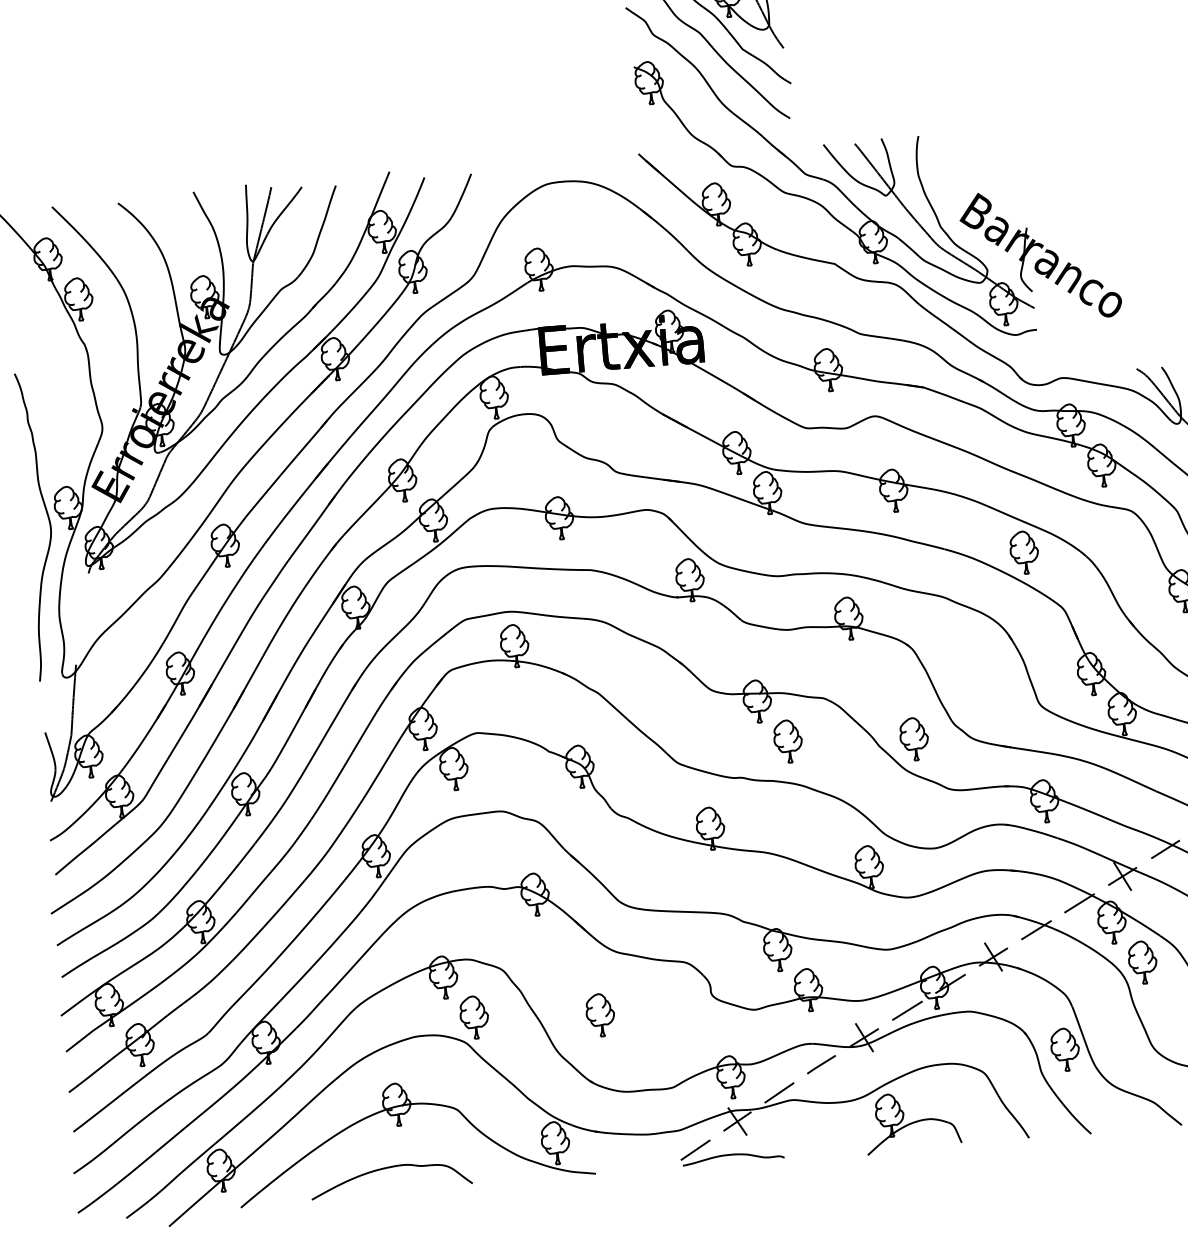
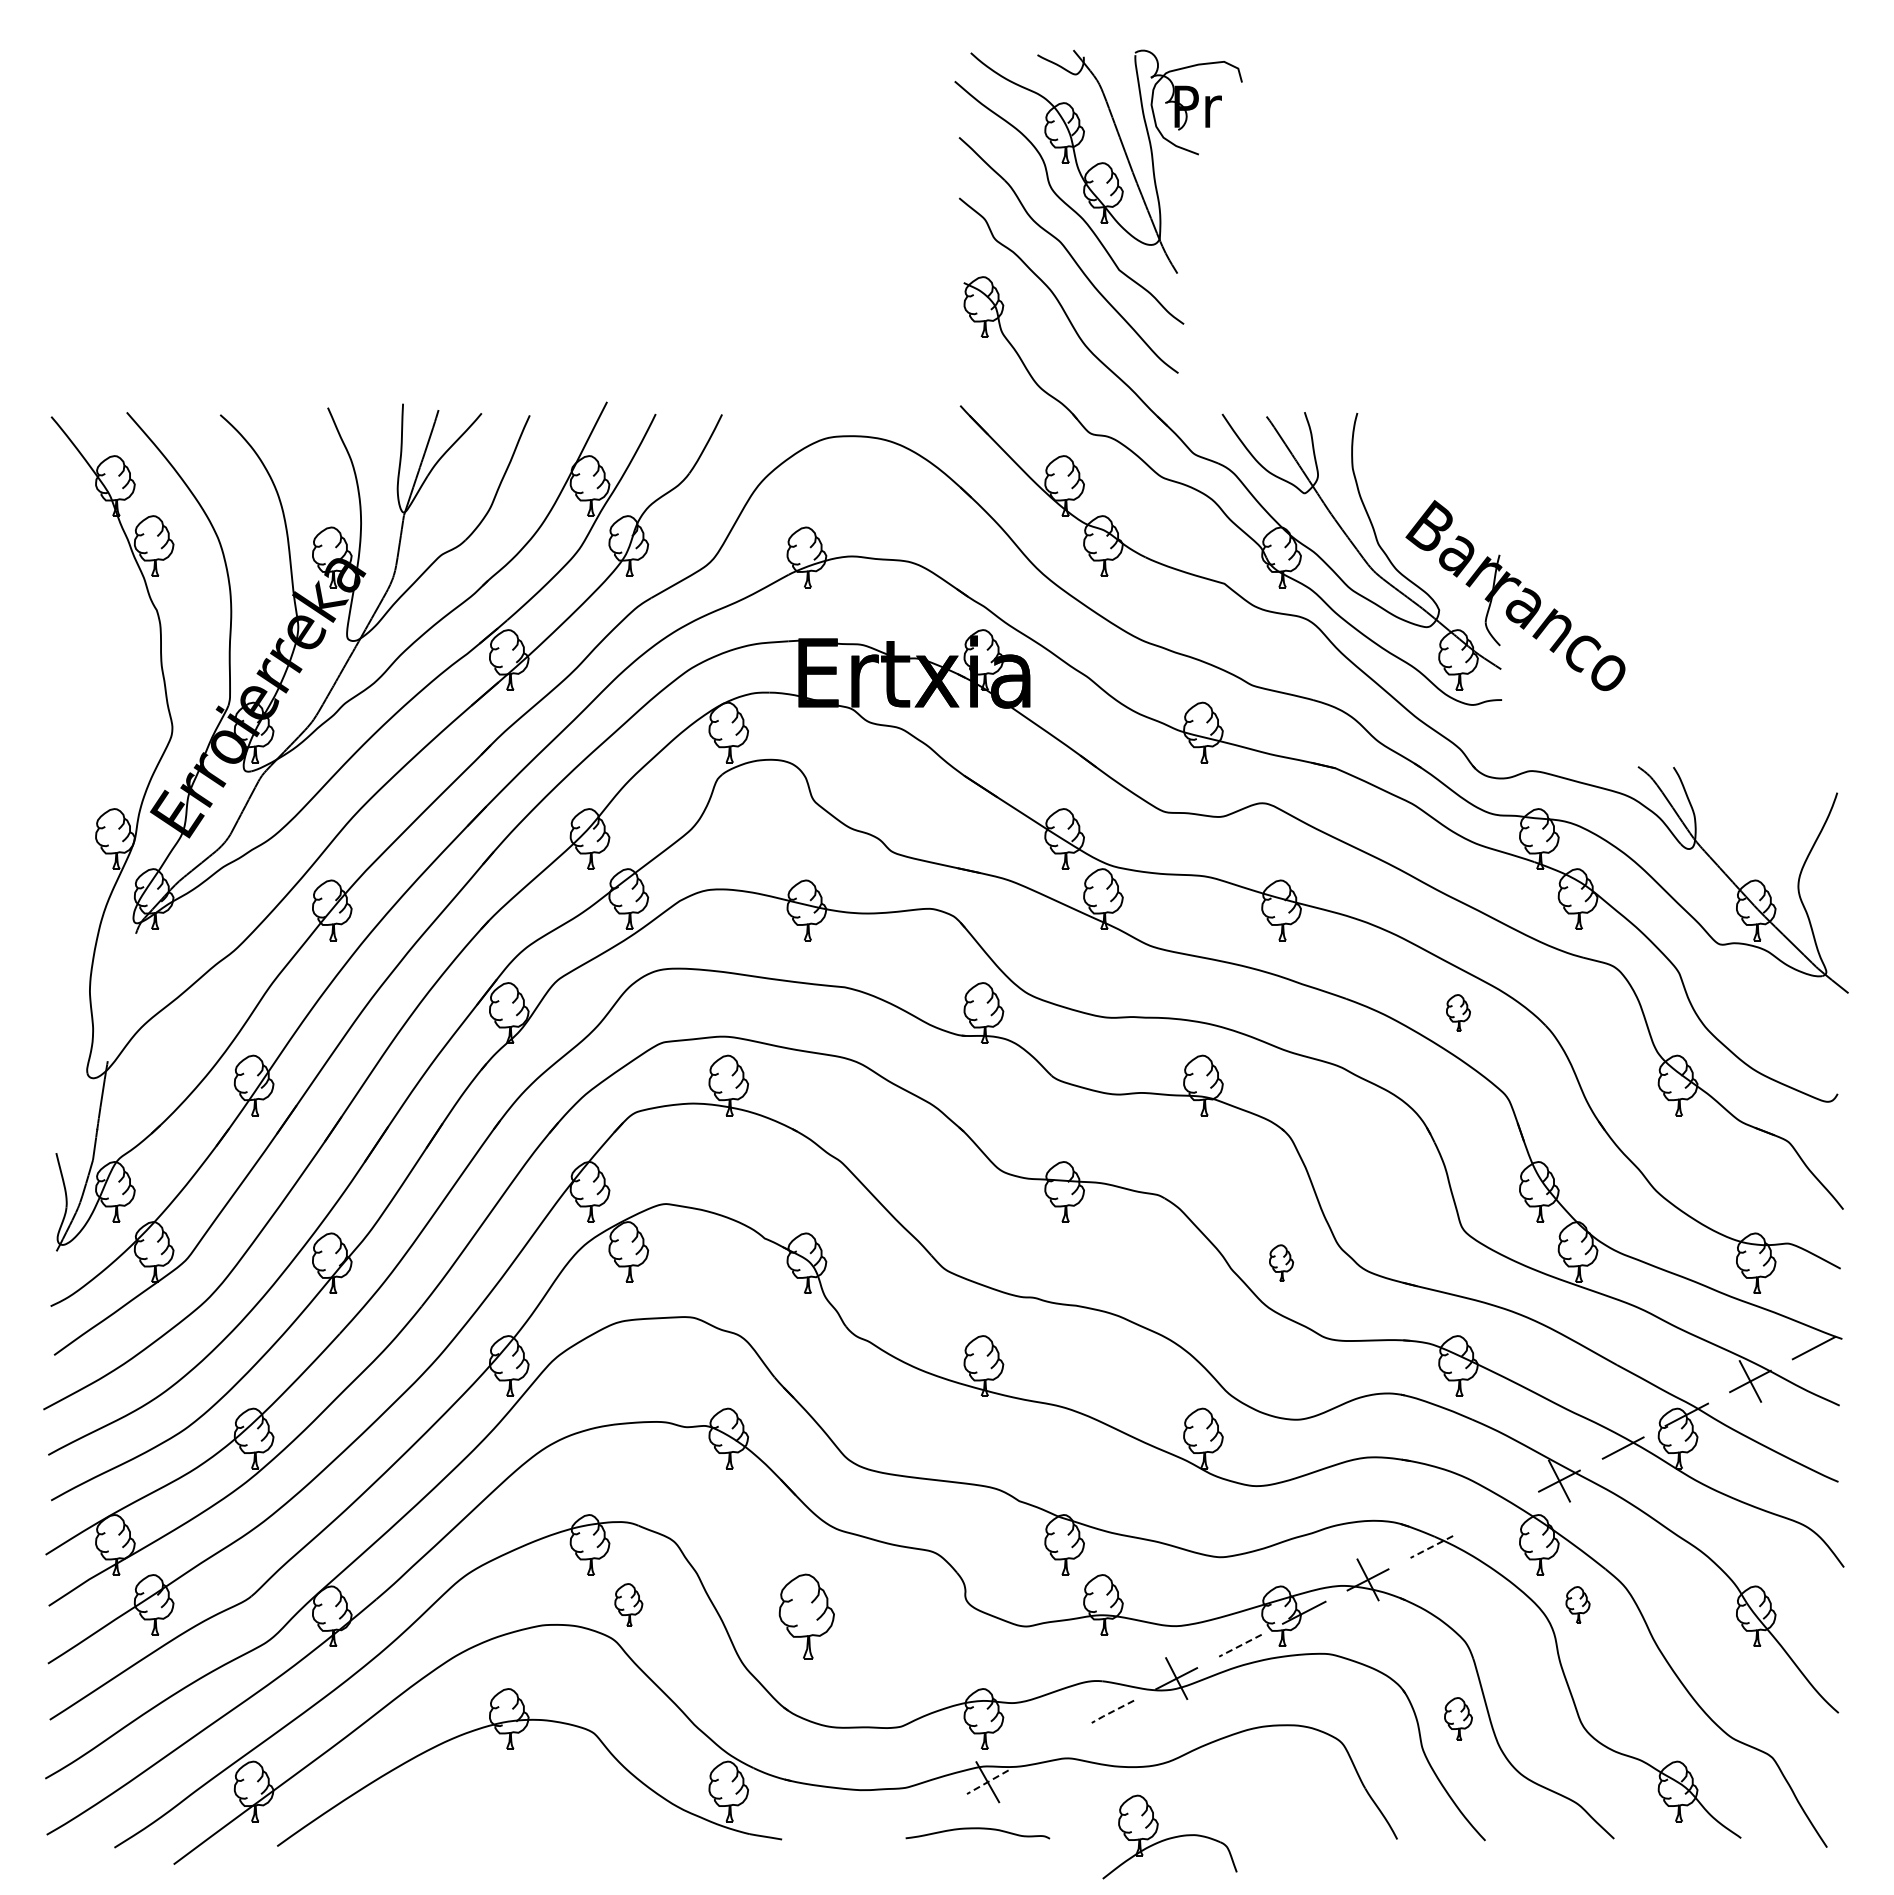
curve: (49, 525) -> (86, 861), removed
part: (1024, 552) -> (1458, 1012), size x0.6
part: (914, 738) -> (1281, 1262), size x0.6
part: (788, 741) -> (1103, 1251), removed
line: (1079, 903) -> (1495, 1514), removed
line: (1036, 929) -> (1431, 1546), solid -> dashed
part: (1142, 962) -> (1577, 1604), size x0.6
line: (907, 1010) -> (1240, 1645), solid -> dashed
part: (600, 1014) -> (806, 1615), size x1.4
part: (474, 1017) -> (628, 1604), size x0.7
part: (1065, 1049) -> (1458, 1718), size x0.7
line: (820, 1065) -> (1111, 1712), solid -> dashed
line: (779, 1092) -> (1050, 1746), removed
line: (737, 1121) -> (987, 1782), solid -> dashed
part: (912, 1121) -> (1169, 1836), moved
line: (695, 1150) -> (925, 1817), removed
curve: (390, 1168) -> (492, 1807), removed

